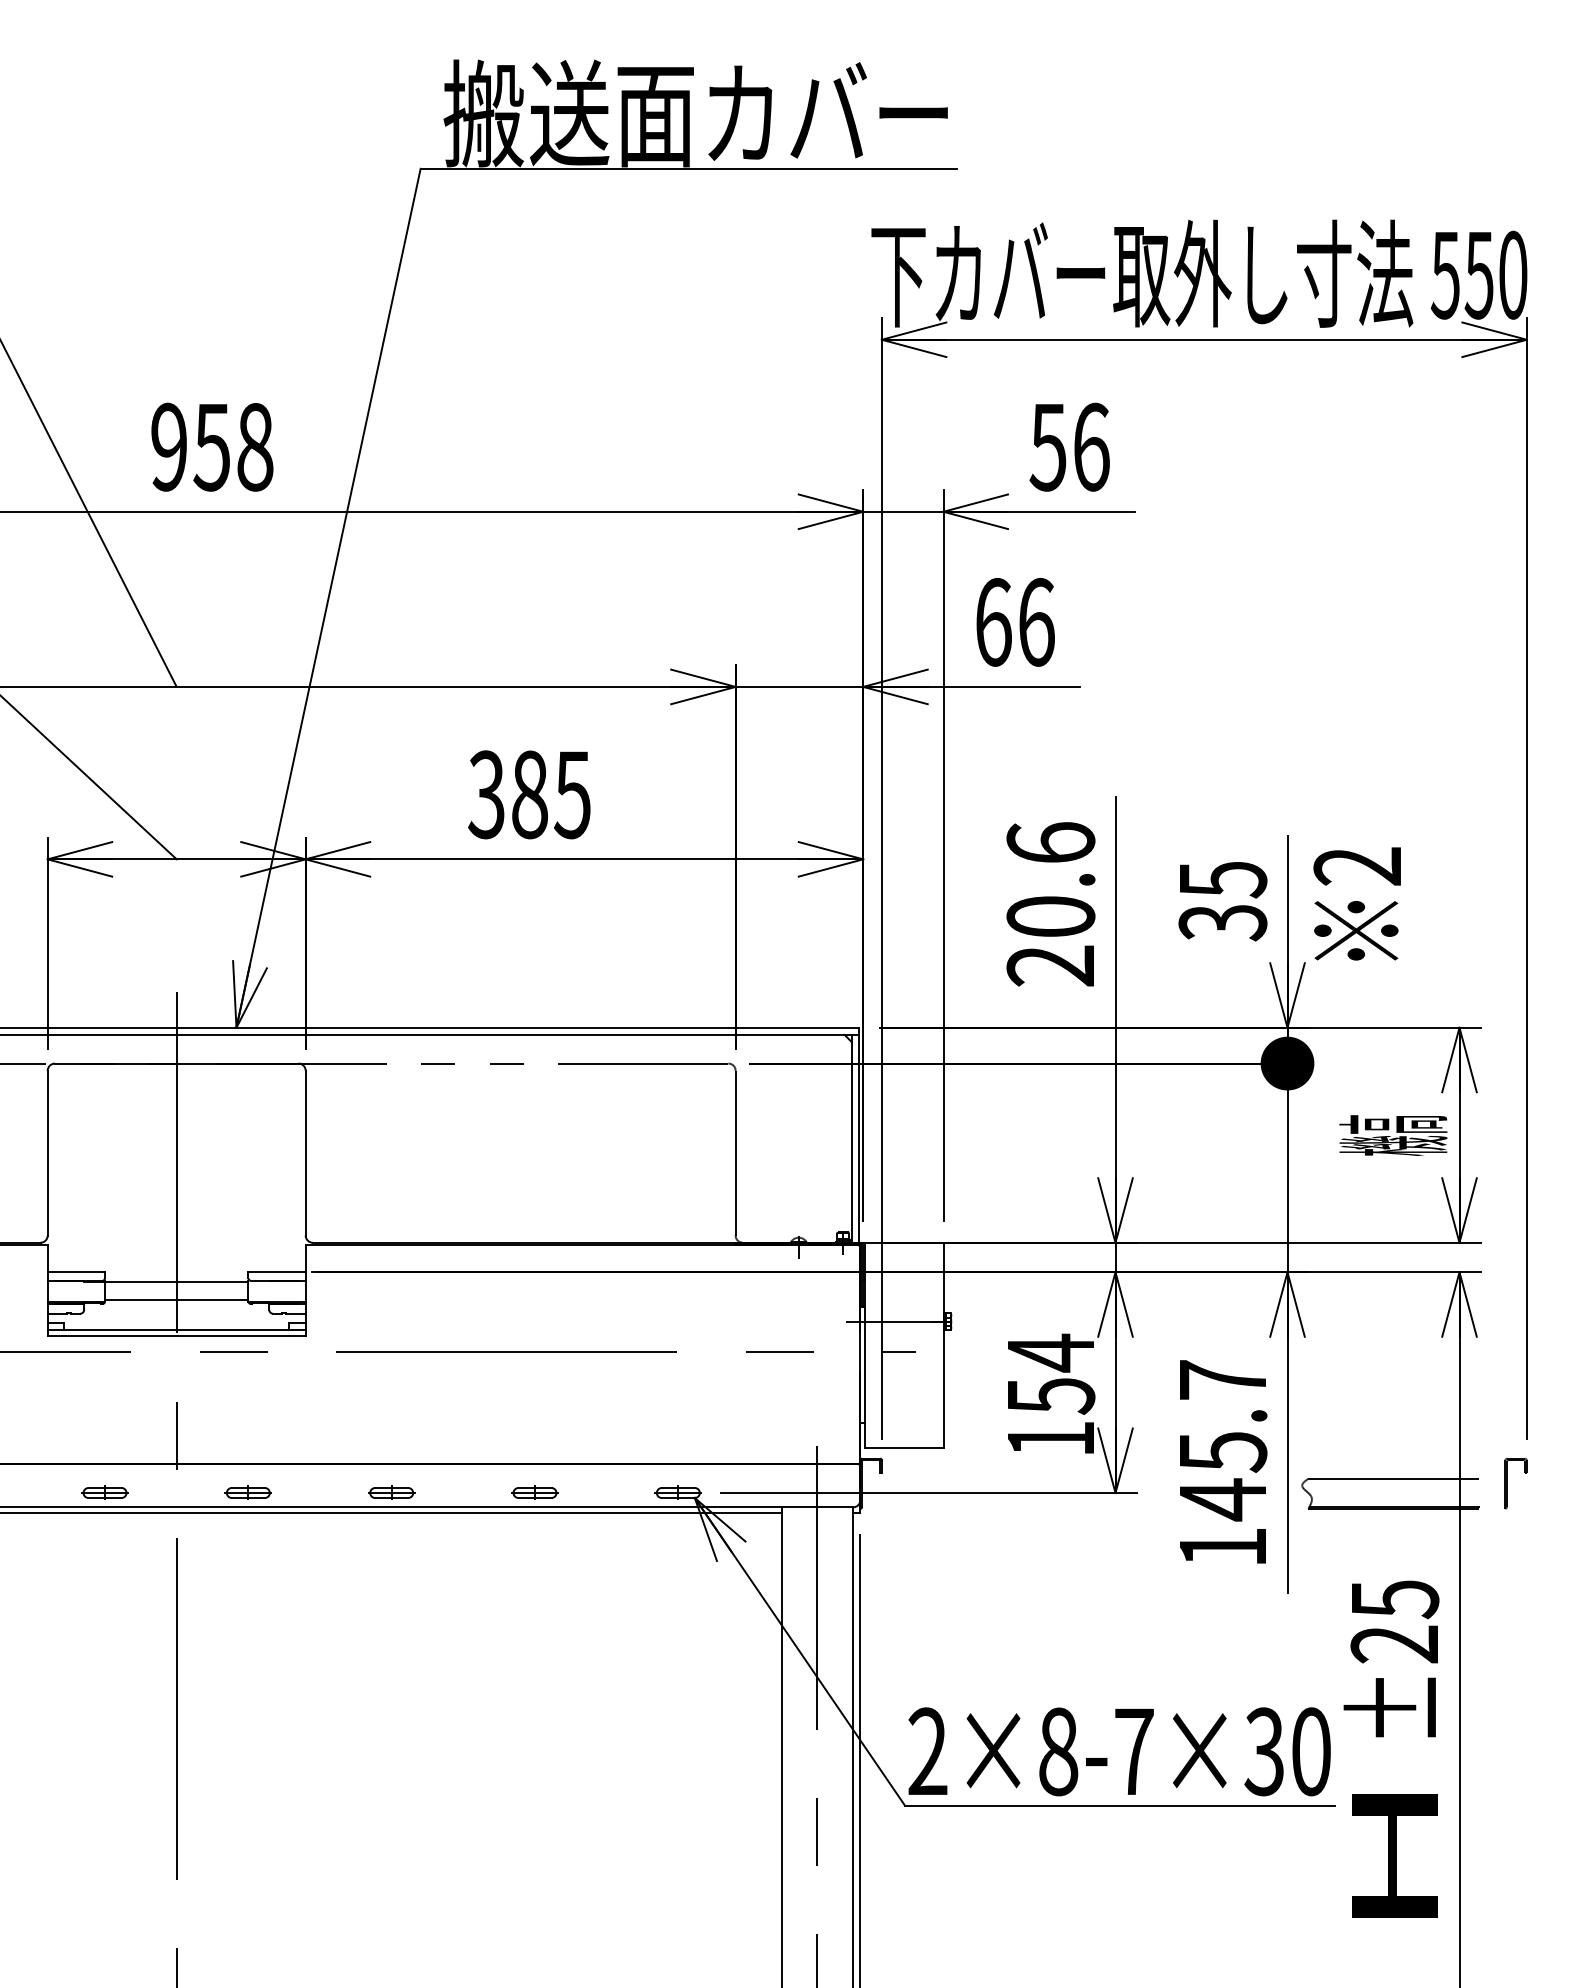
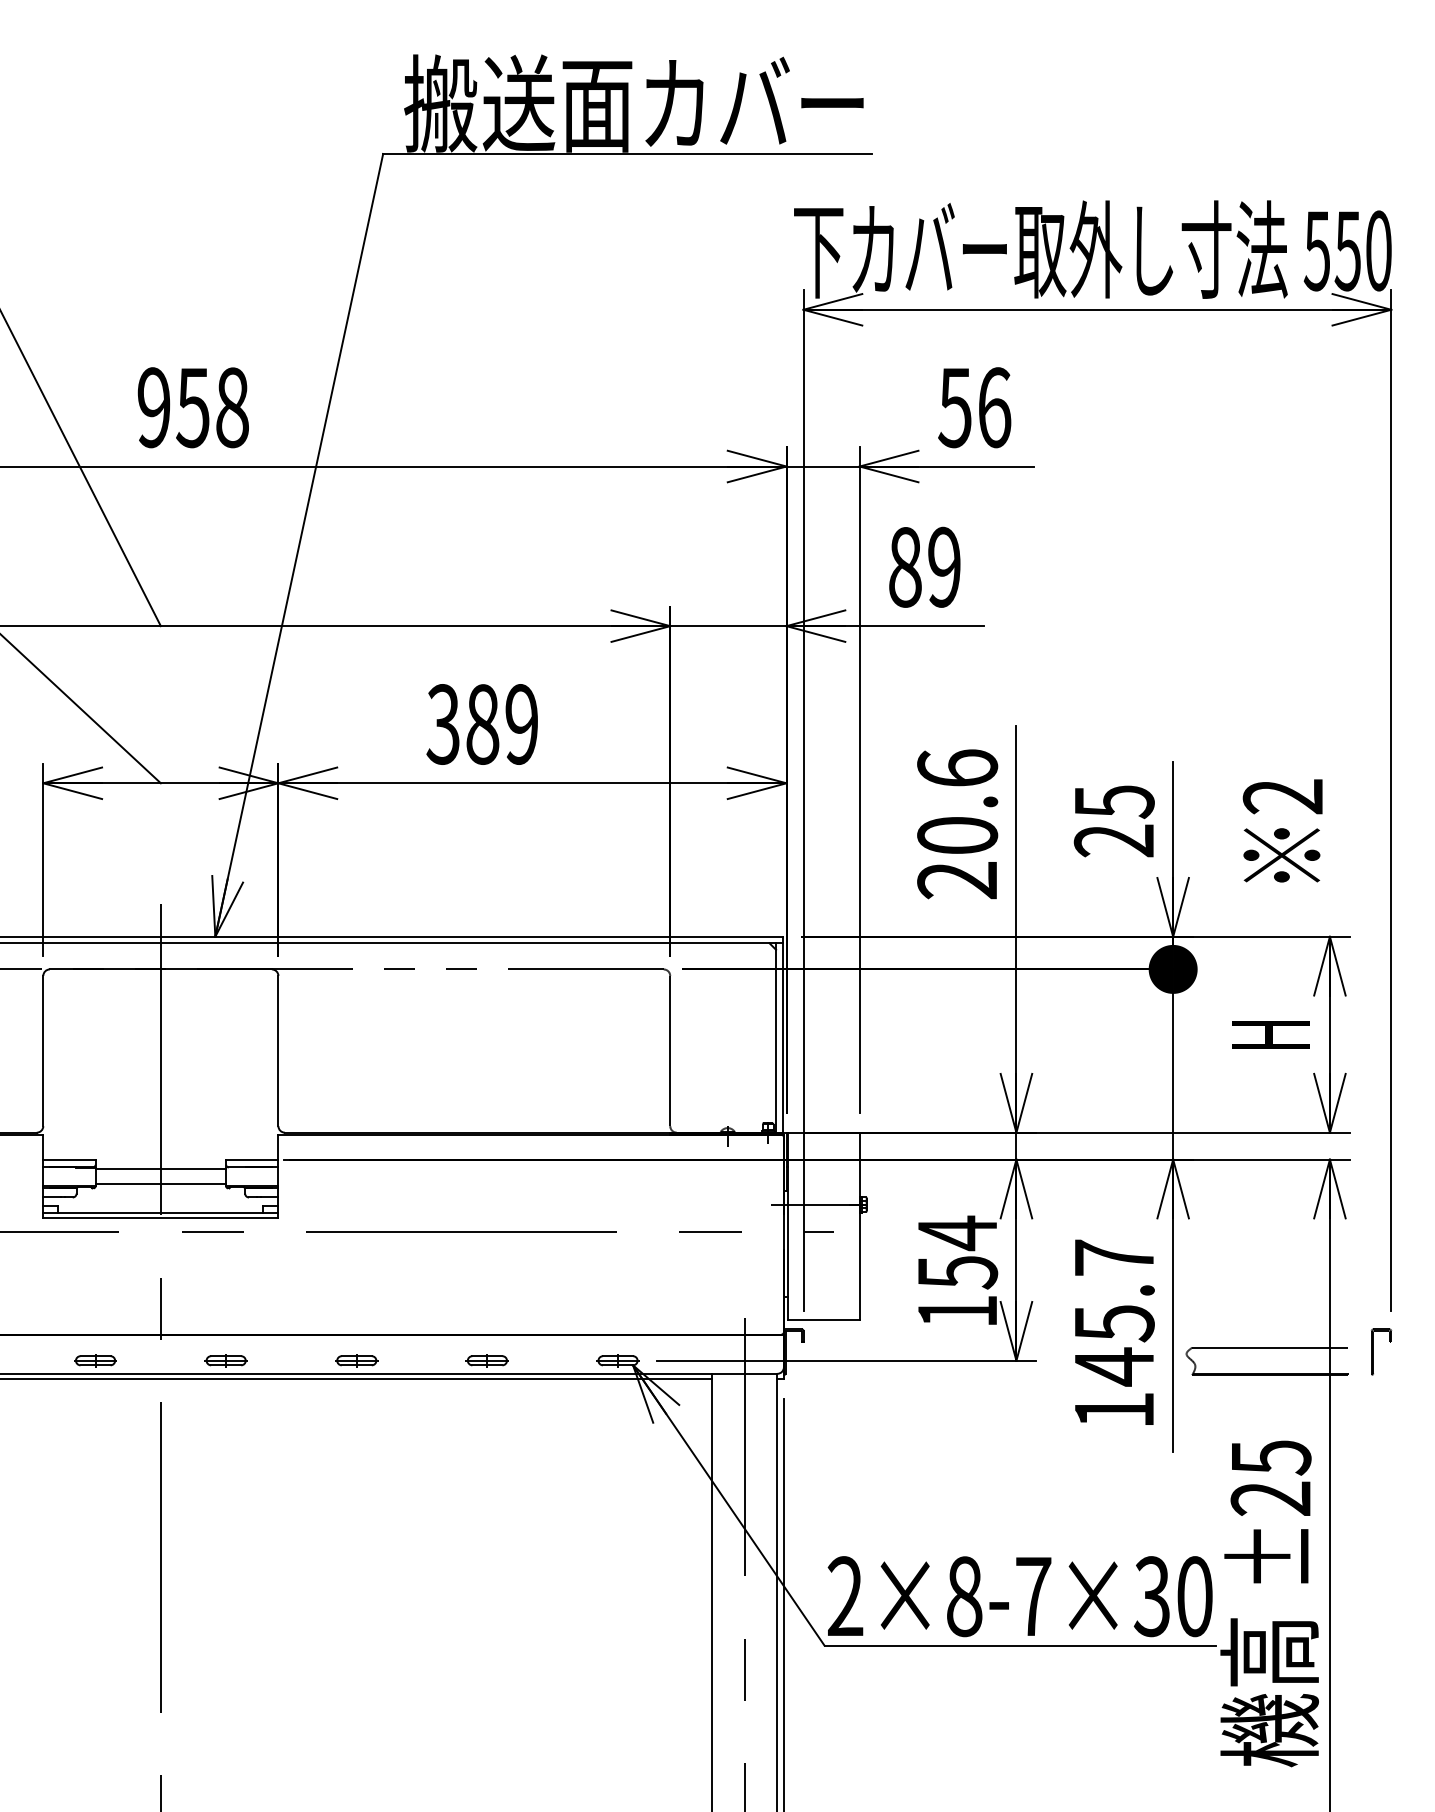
text: (1015, 621) -> (925, 566), 66 -> 89
text: (571, 794) -> (520, 724), 385 -> 389
text: (1356, 903) -> (1282, 830), moved
text: (1223, 923) -> (1114, 841), 35 -> 25
text: (1393, 1135) -> (1269, 1034), 機高 -> H
text: (1393, 1857) -> (1269, 1692), H -> 機高

